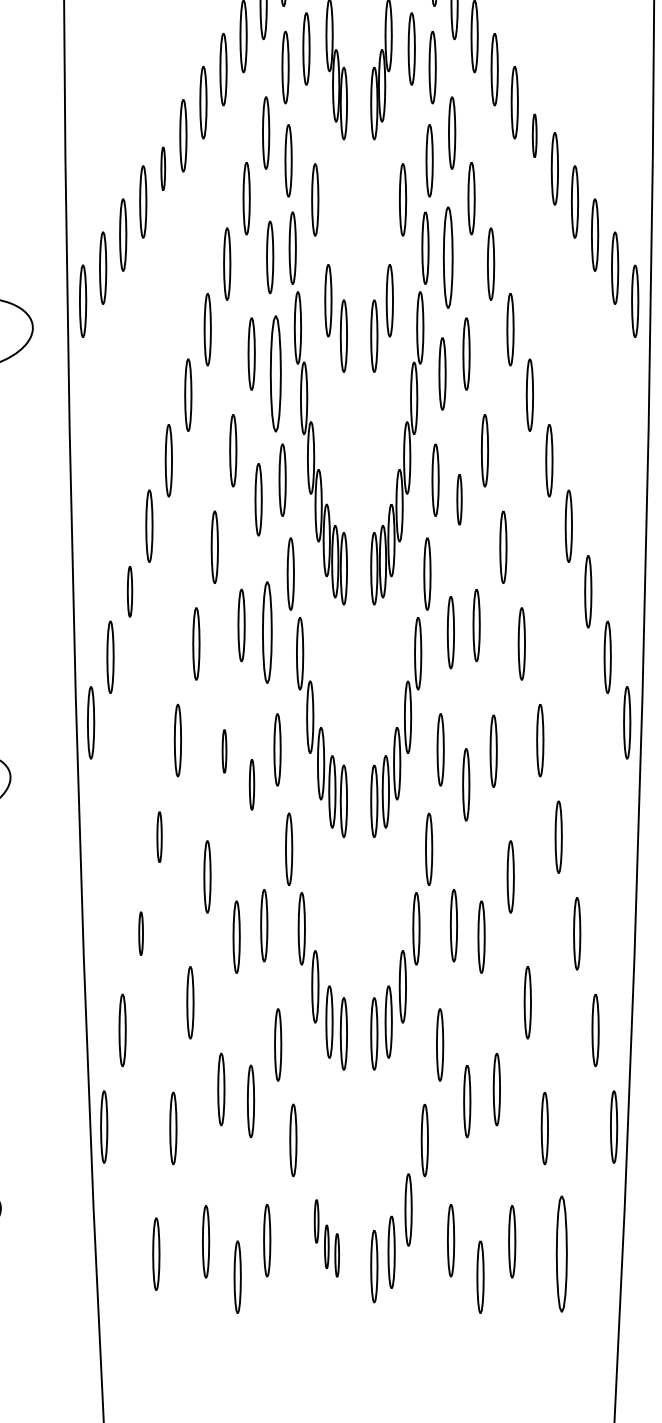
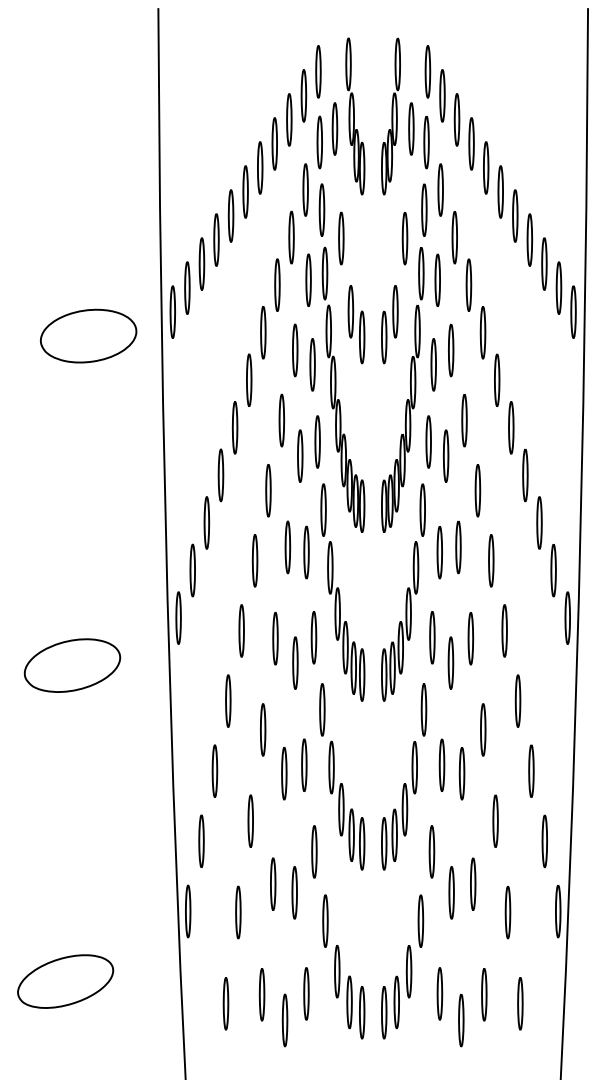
part: (534, 135) -> (500, 191), size x1.67
part: (162, 168) -> (230, 215), size x1.67
part: (447, 256) -> (437, 279), size x0.71
part: (275, 373) -> (312, 364), size x0.62
part: (458, 498) -> (445, 455), size x1.43
part: (129, 591) -> (206, 522), size x1.43
part: (267, 632) -> (306, 552), size x0.71
part: (224, 750) -> (275, 638), size x1.67
part: (252, 784) -> (295, 662), size x1.43
part: (159, 836) -> (228, 700), size x1.43
part: (140, 932) -> (214, 770), size x1.67
part: (326, 1238) -> (349, 992), size x1.67
part: (562, 1253) -> (520, 1003), size x0.62

